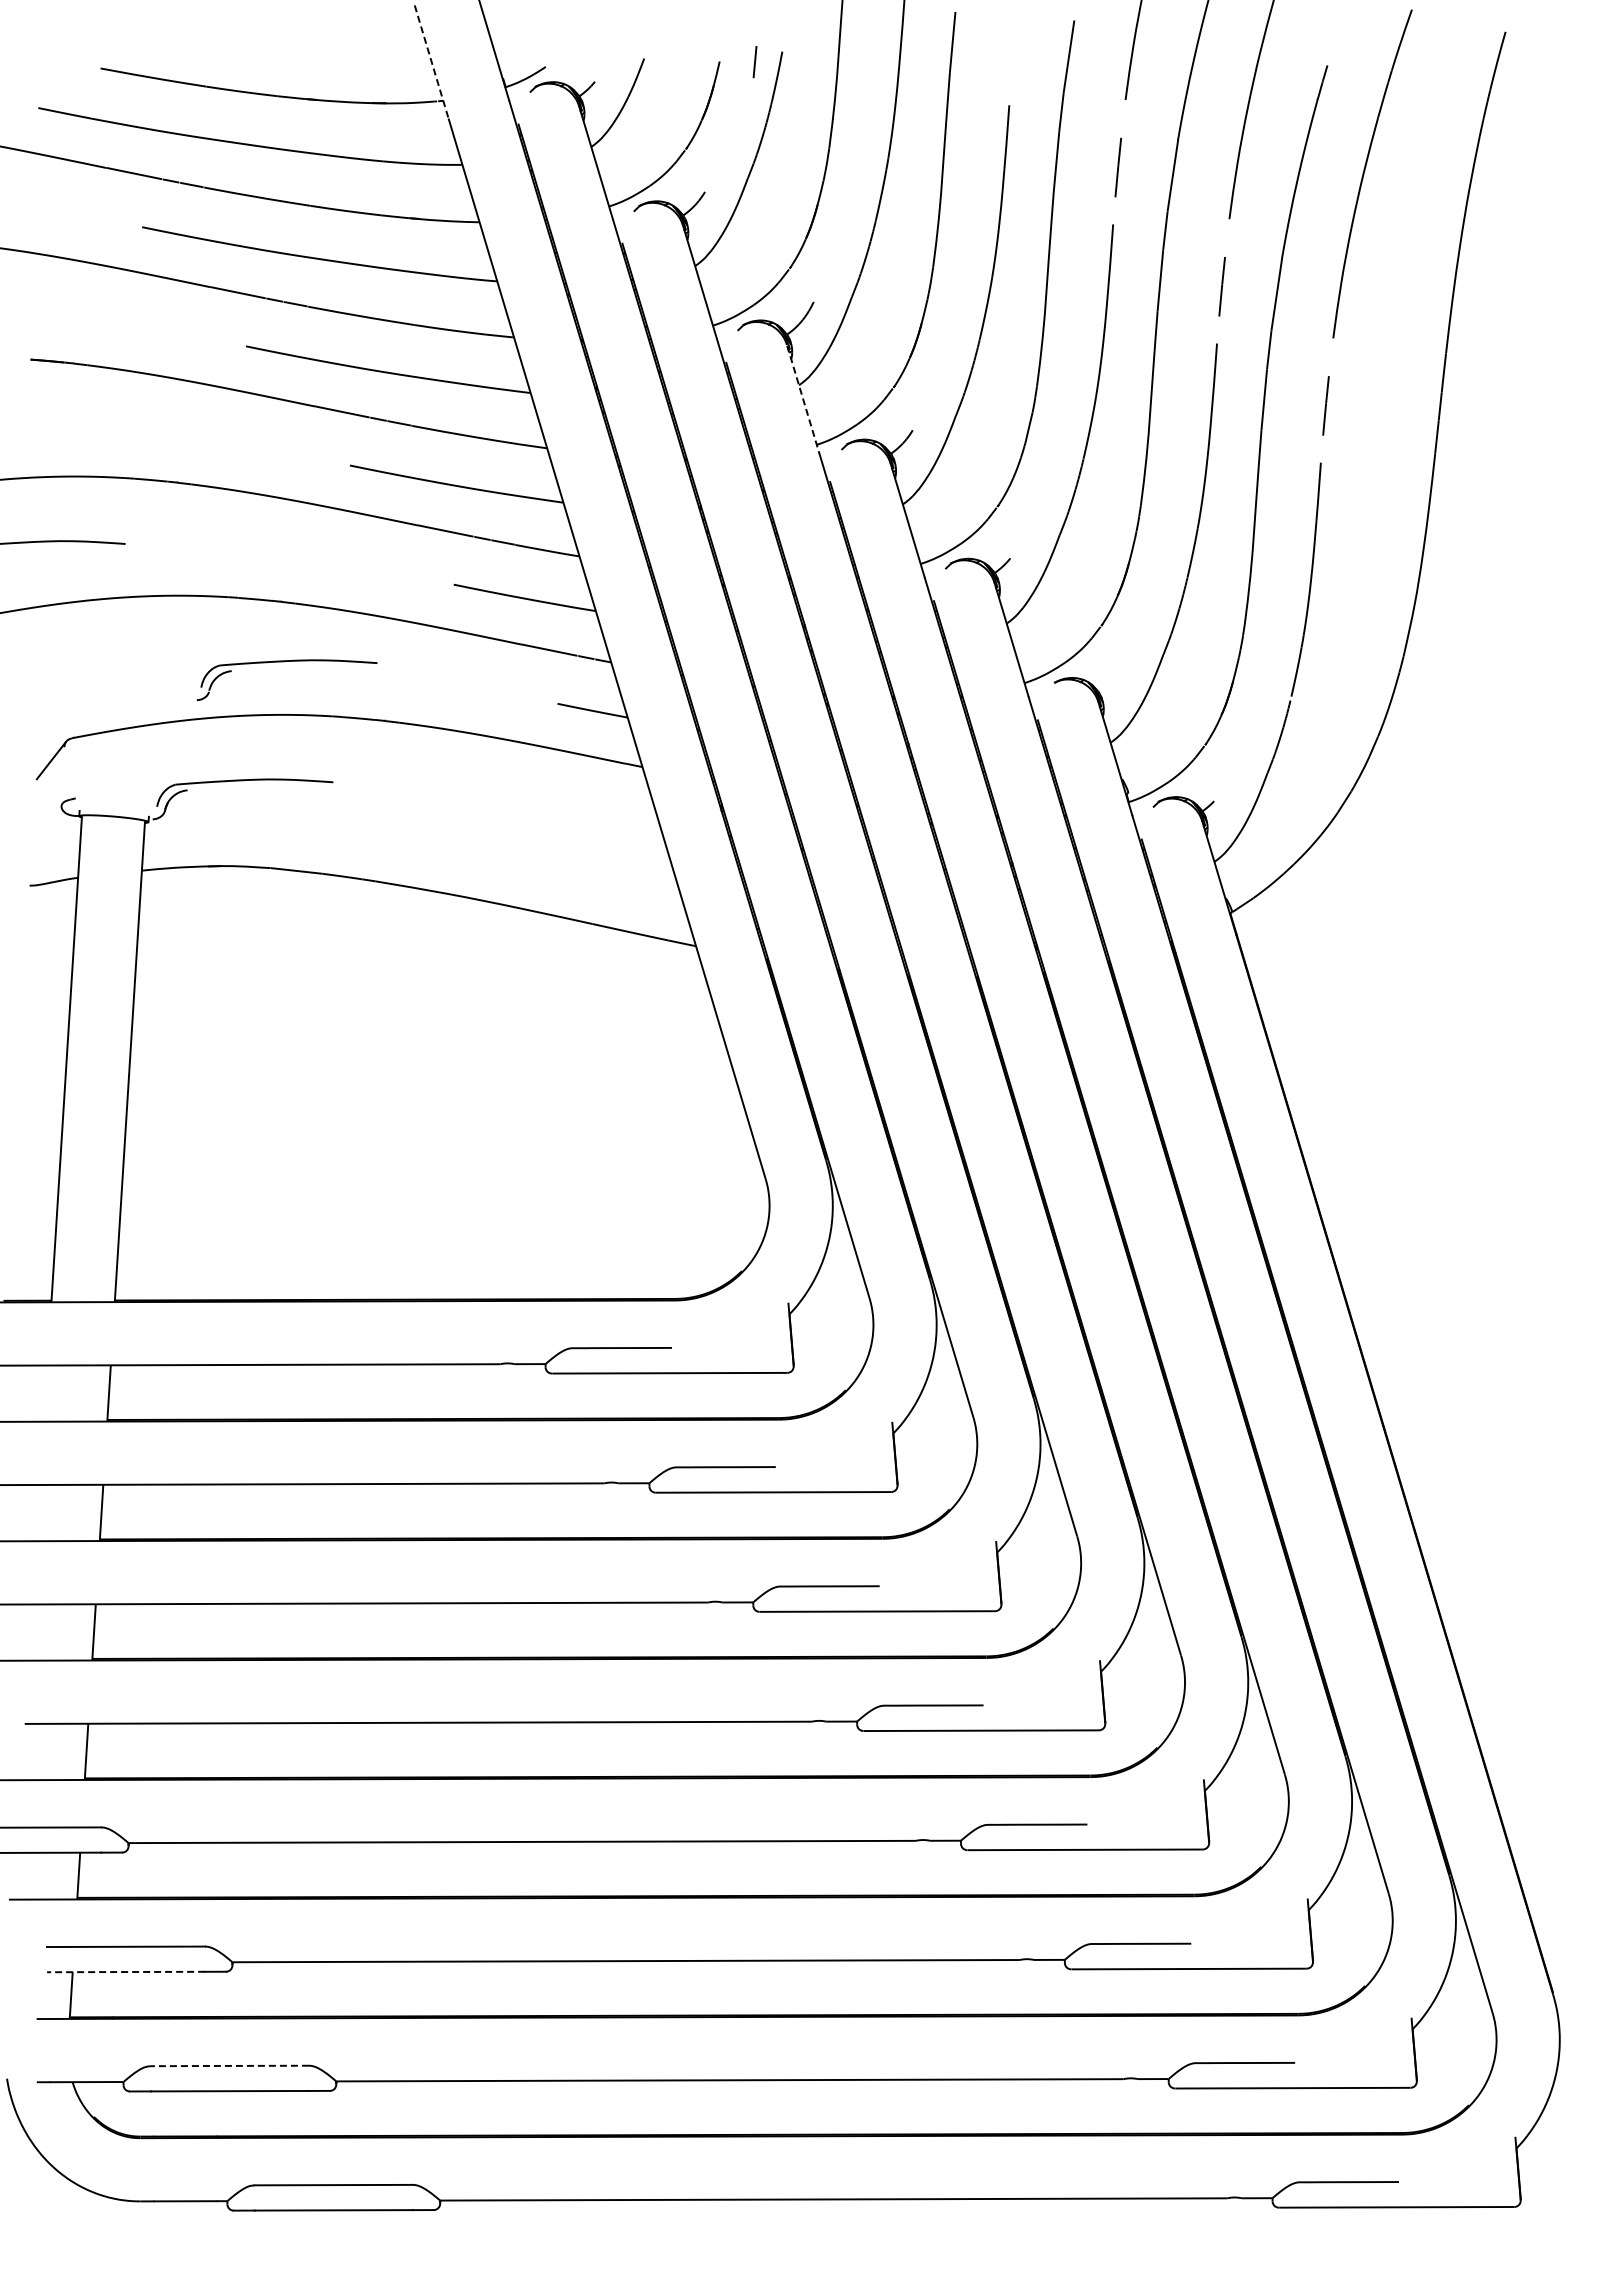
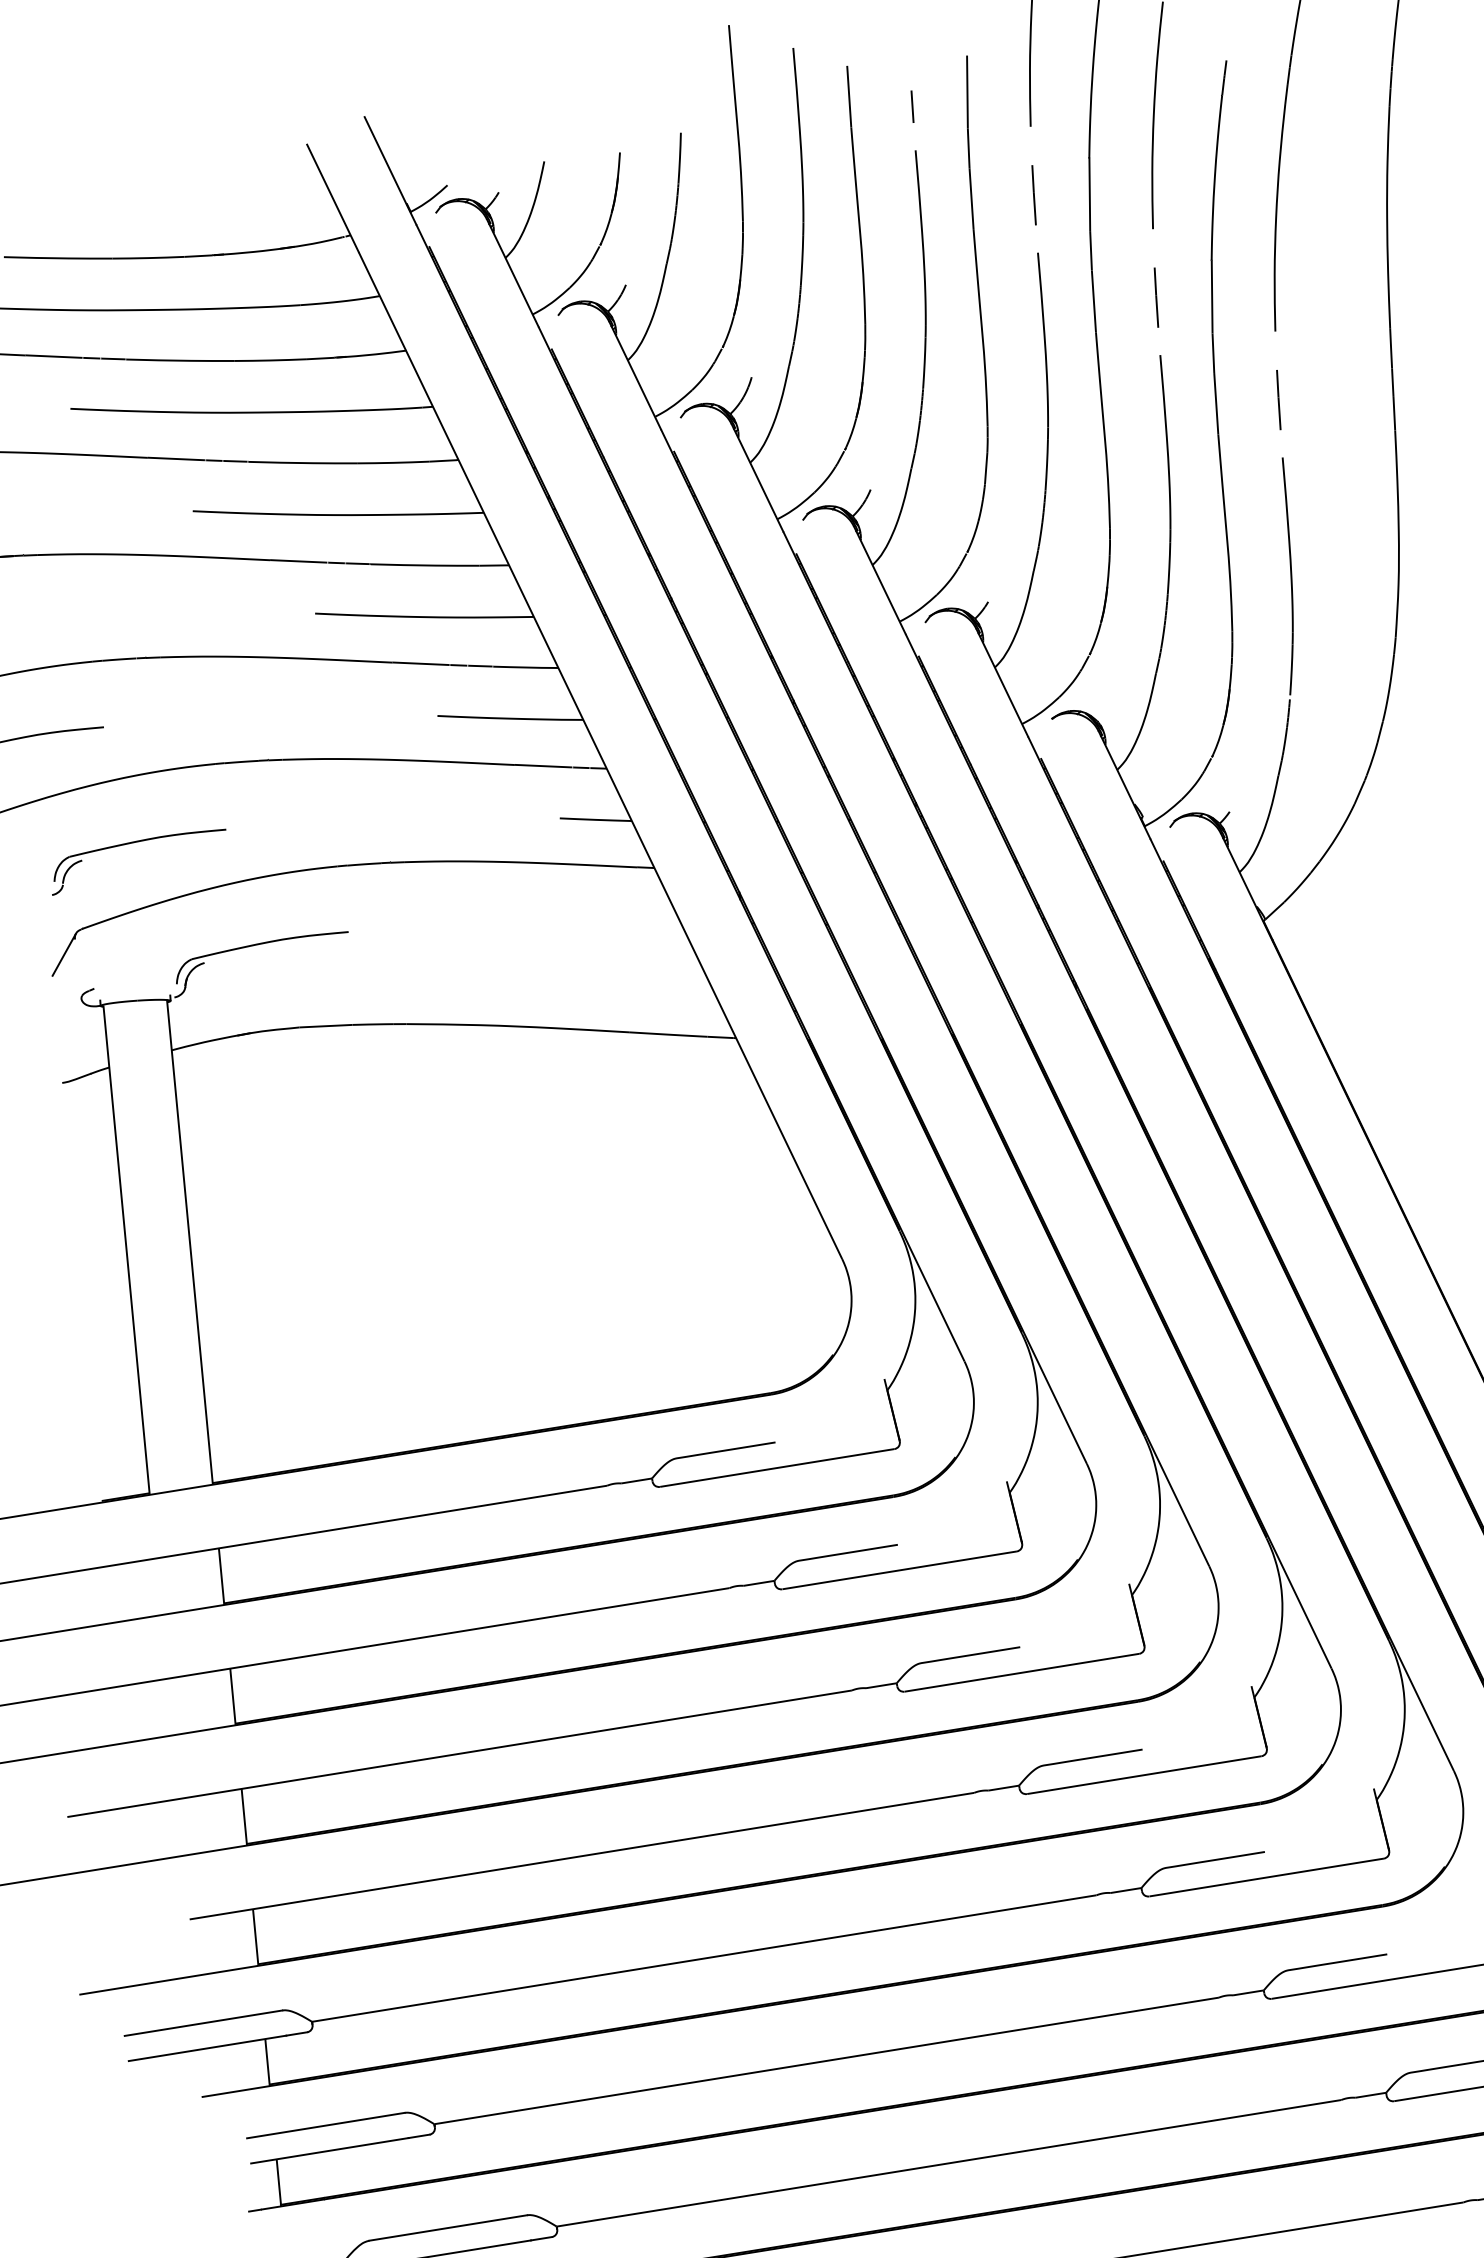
line: (431, 62) -> (332, 198), dashed -> solid
line: (754, 62) -> (912, 107), moved
line: (803, 400) -> (757, 477), dashed -> solid
part: (284, 662) -> (133, 843), moved
line: (125, 1972) -> (329, 2151), dashed -> solid
line: (229, 2065) -> (447, 2227), dashed -> solid

